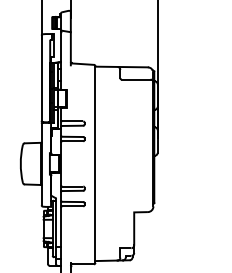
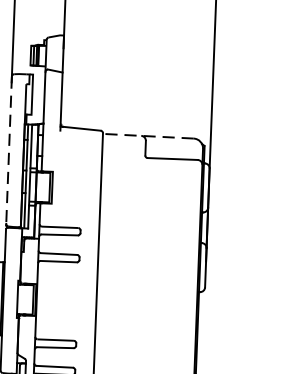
line: (121, 67) -> (148, 137), solid -> dashed
line: (41, 78) -> (8, 150), solid -> dashed

